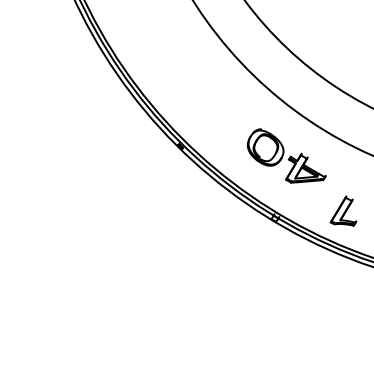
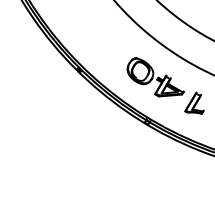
part: (343, 210) -> (194, 102), moved

